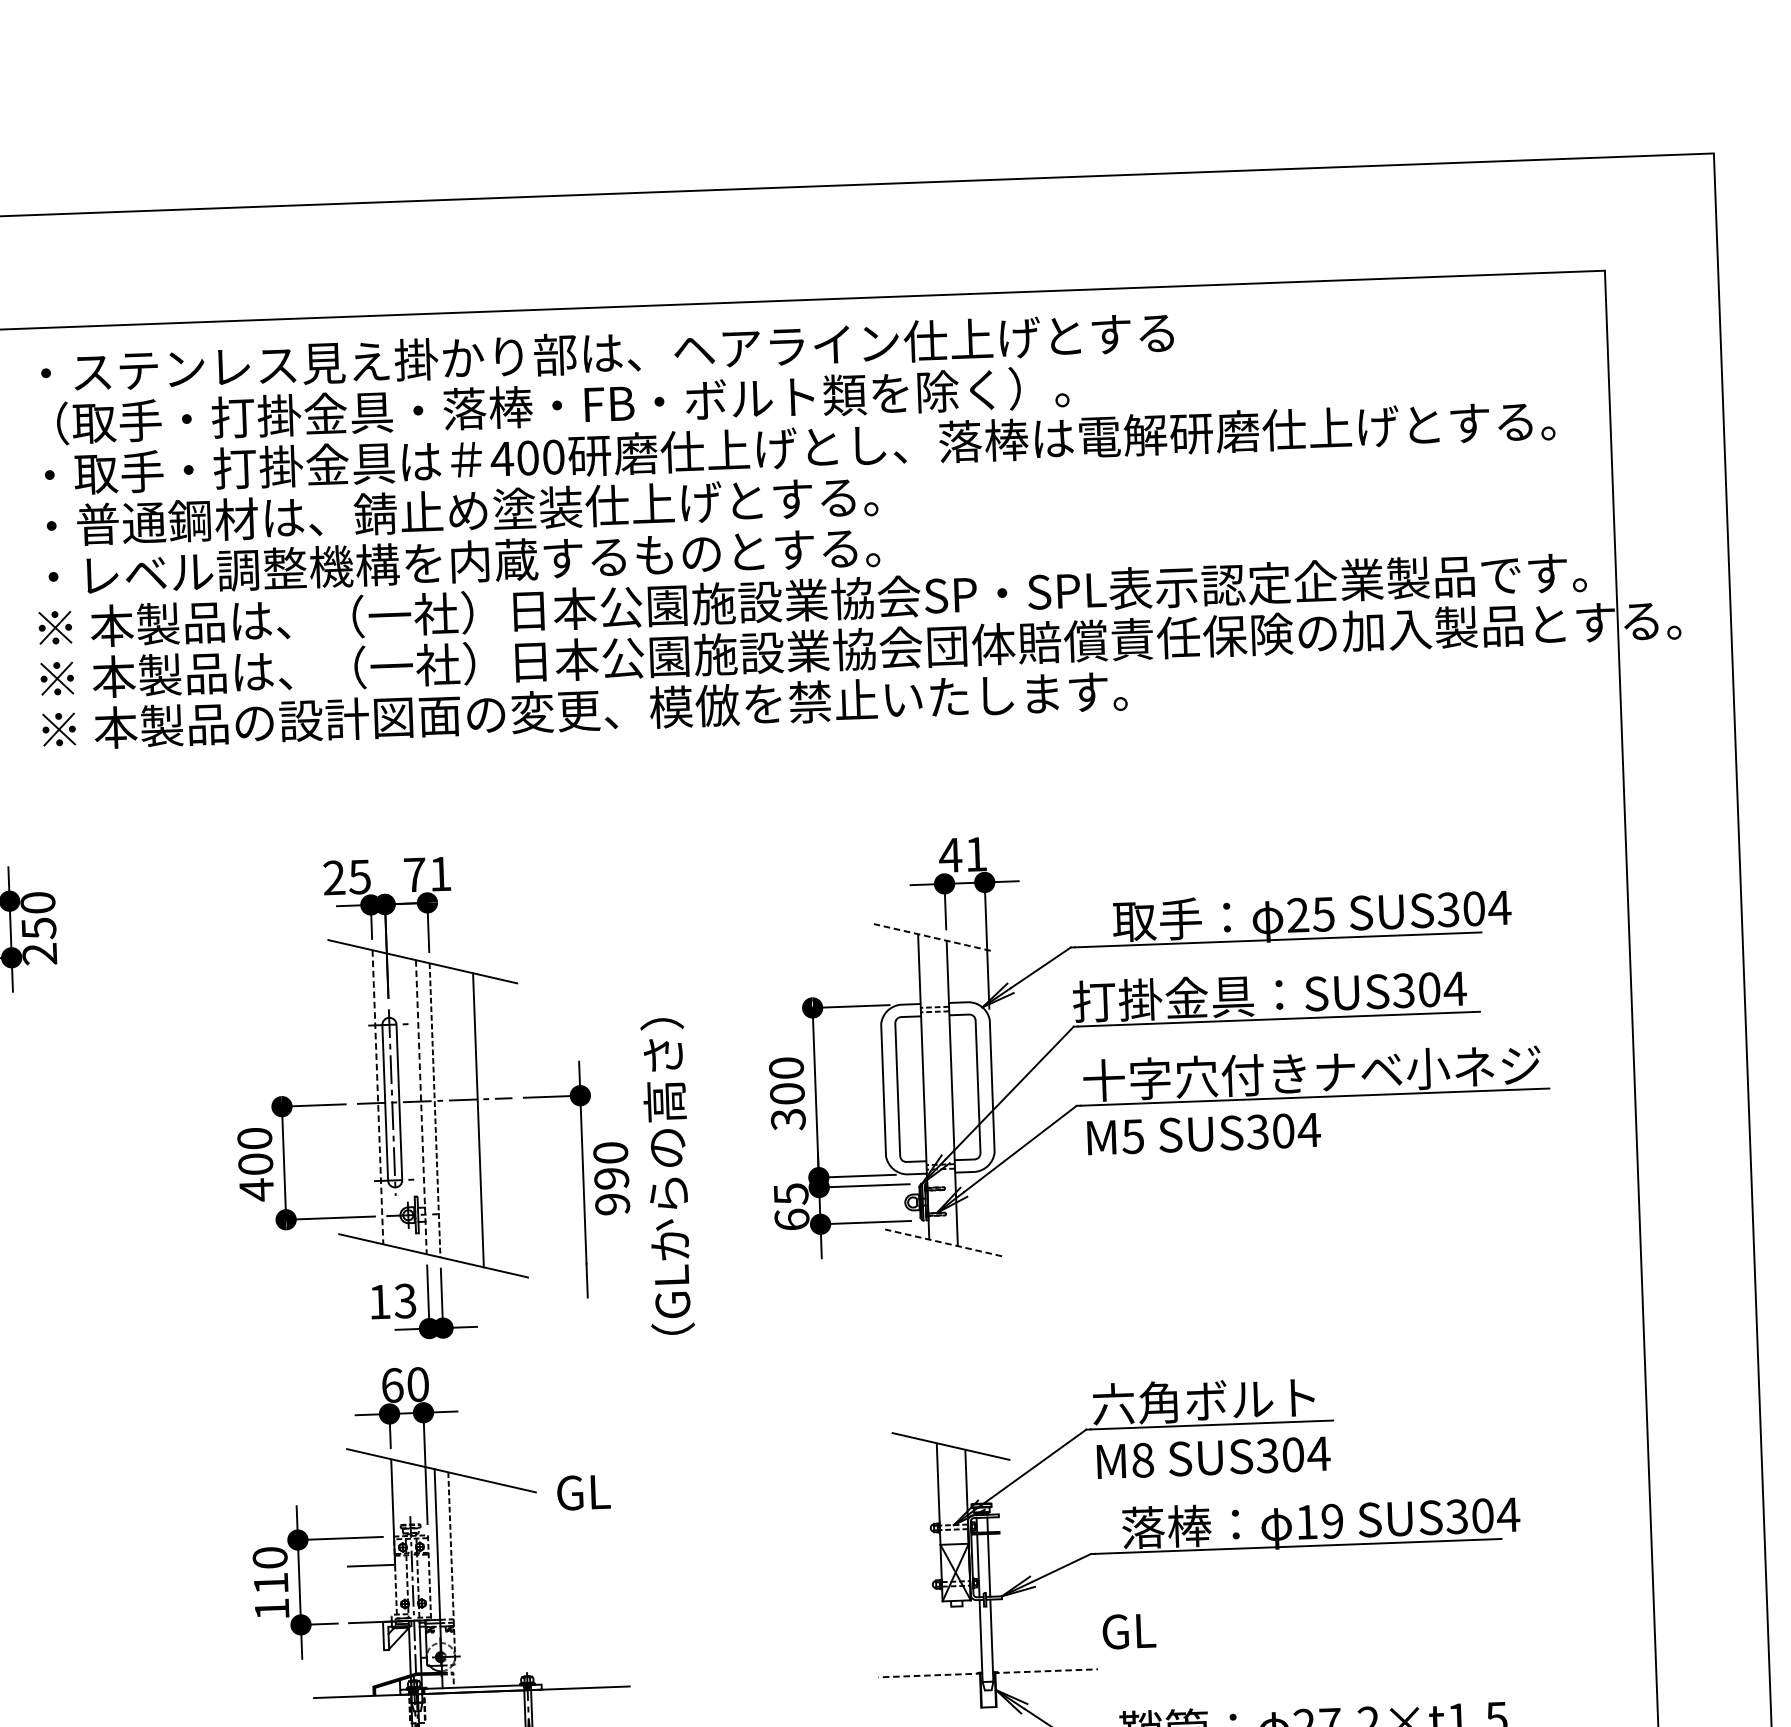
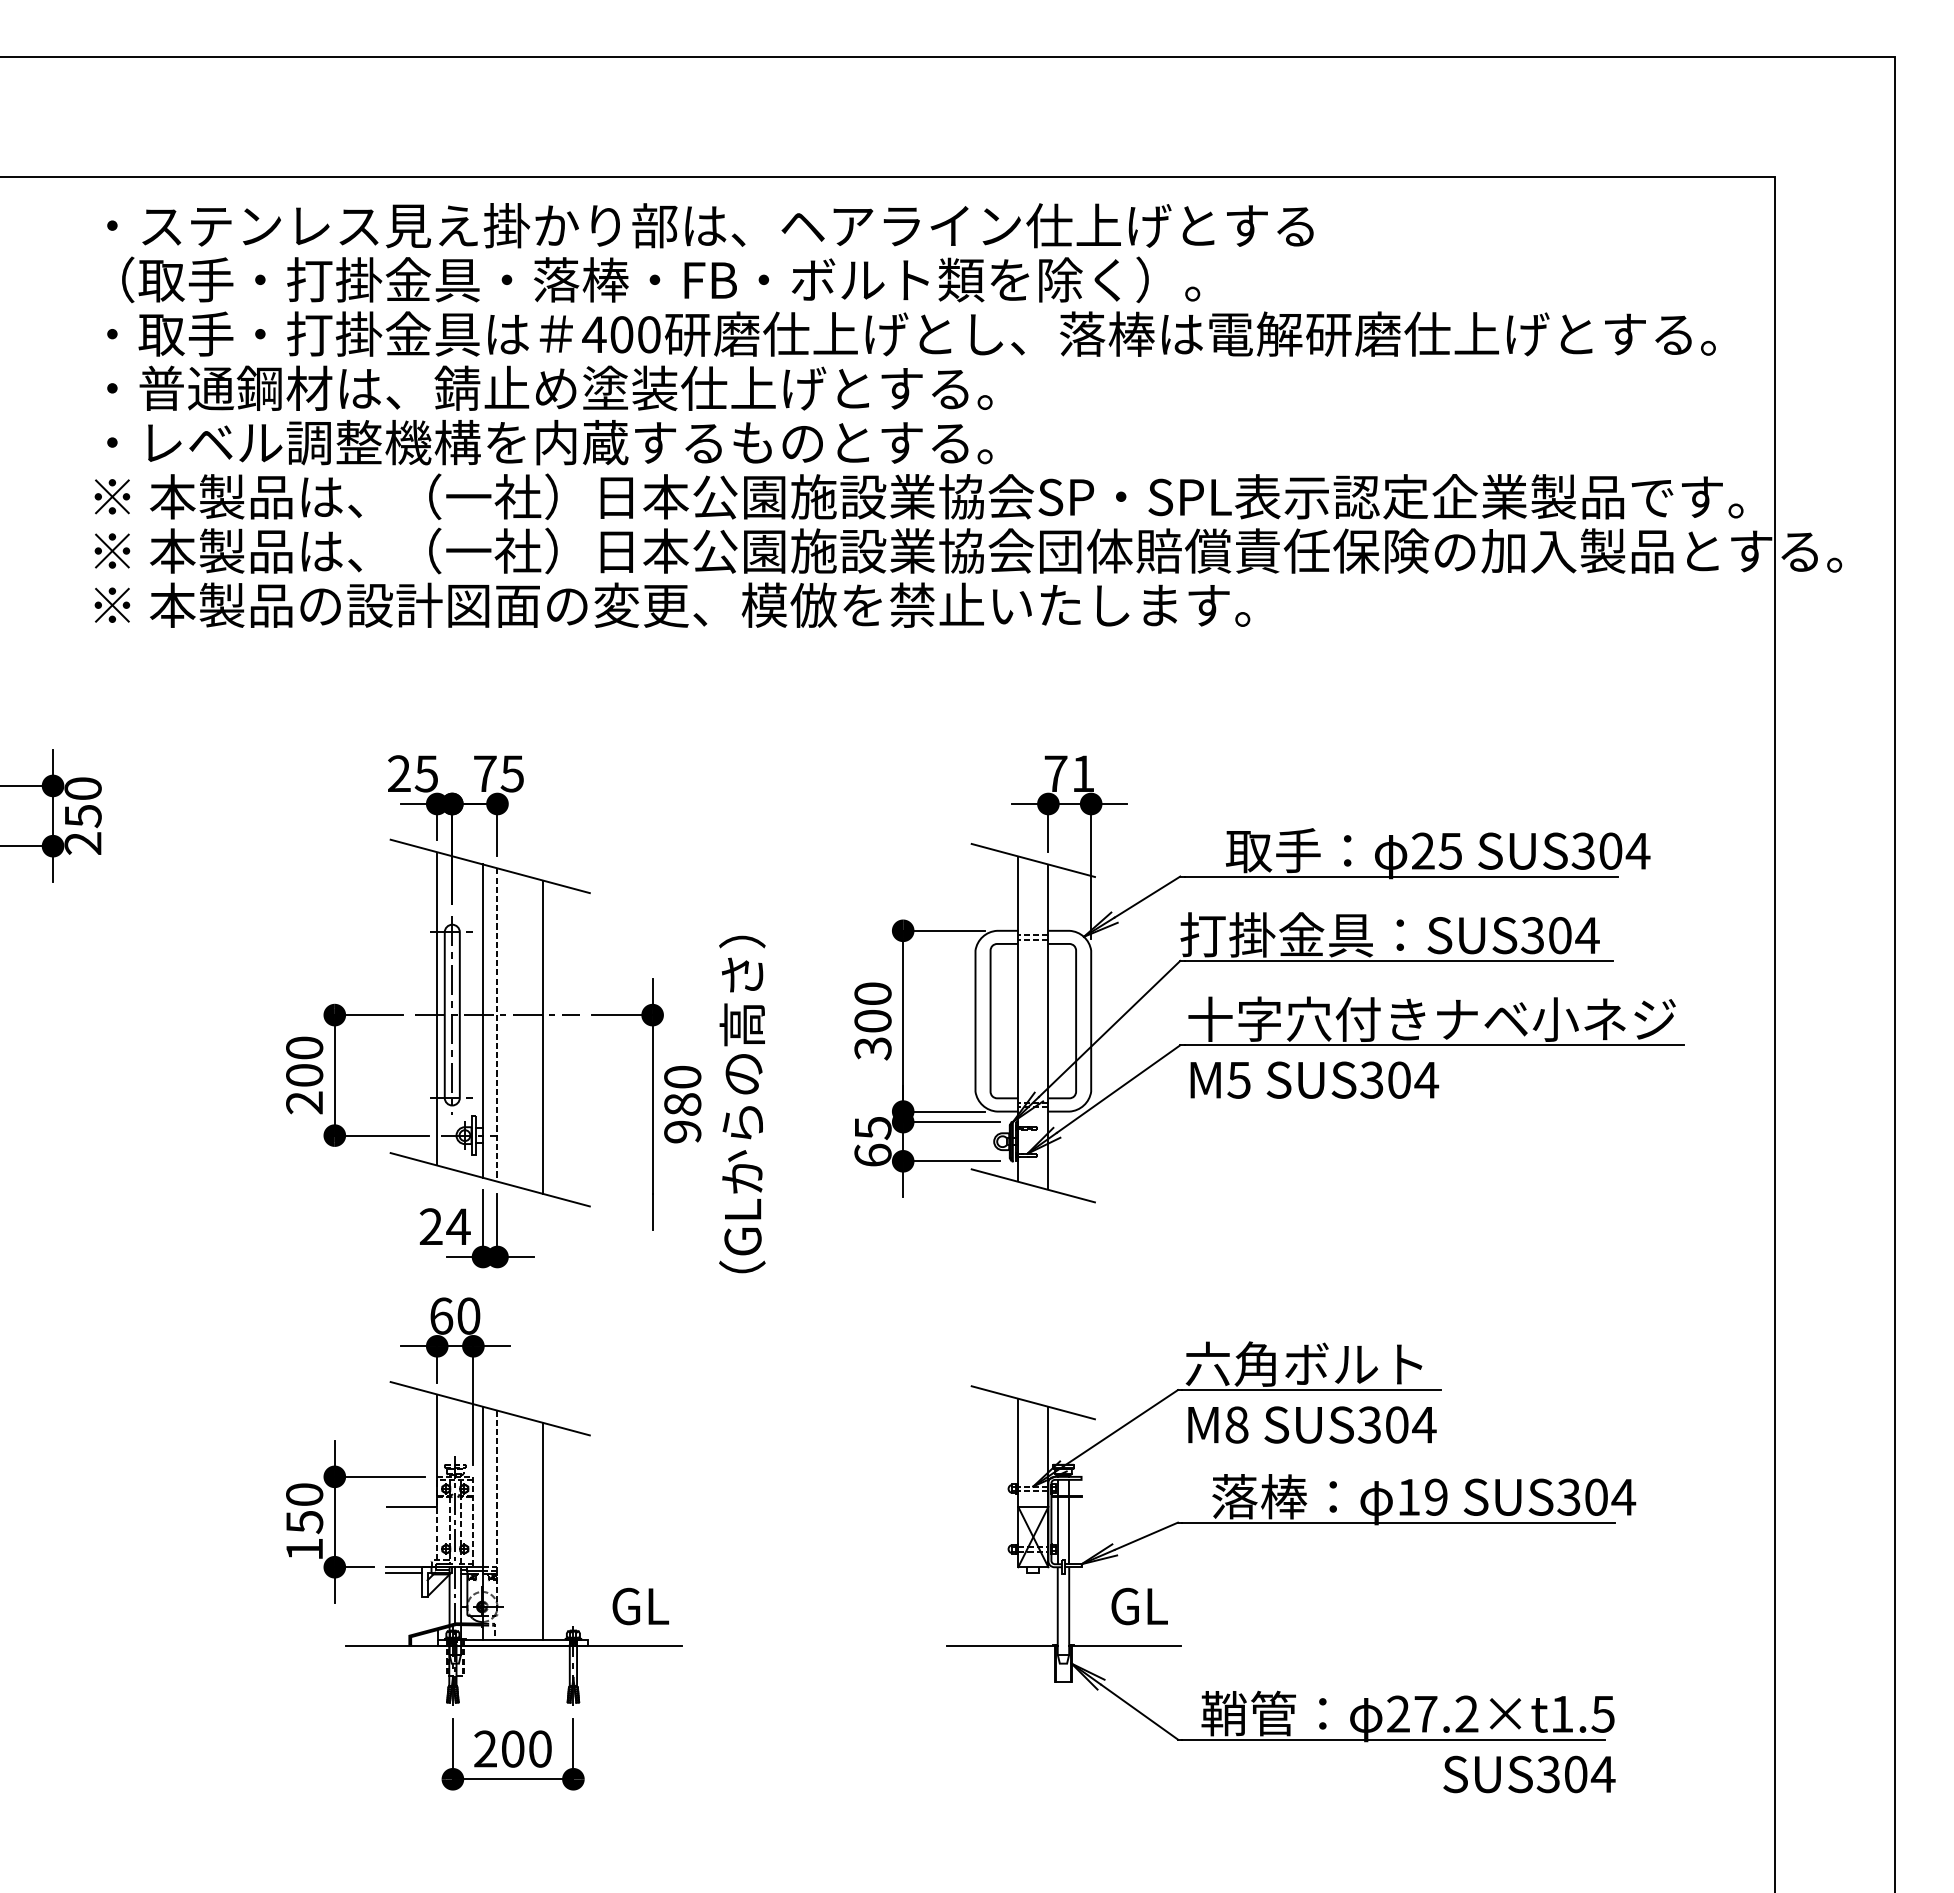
text: (950, 855) -> (1055, 773), 41 -> 71
text: (439, 873) -> (511, 773), 71 -> 75
line: (932, 937) -> (1033, 860), dashed -> solid
line: (378, 1096) -> (437, 1008), dashed -> solid
line: (421, 1107) -> (483, 1021), dashed -> solid
text: (611, 1178) -> (682, 1104), 990 -> 980
text: (256, 1189) -> (304, 1102), 400 -> 200
line: (943, 1242) -> (1033, 1185), dashed -> solid
text: (392, 1301) -> (444, 1226), 13 -> 24
text: (583, 1492) -> (640, 1606), moved
text: (271, 1583) -> (304, 1522), 110 -> 150
line: (495, 1584) -> (543, 1531), added
line: (366, 1628) -> (404, 1573), added
text: (1129, 1631) -> (1139, 1606), moved
line: (1045, 1671) -> (1125, 1645), dashed -> solid
line: (929, 1675) -> (1001, 1645), dashed -> solid

